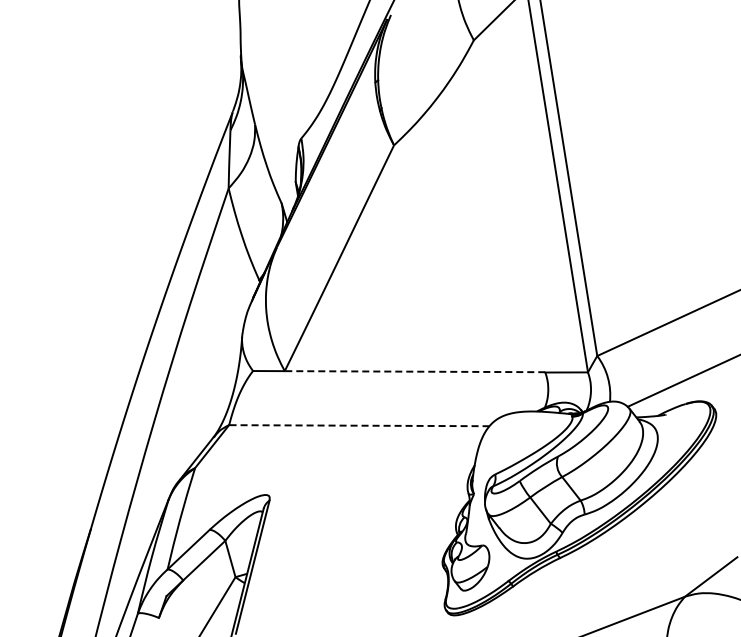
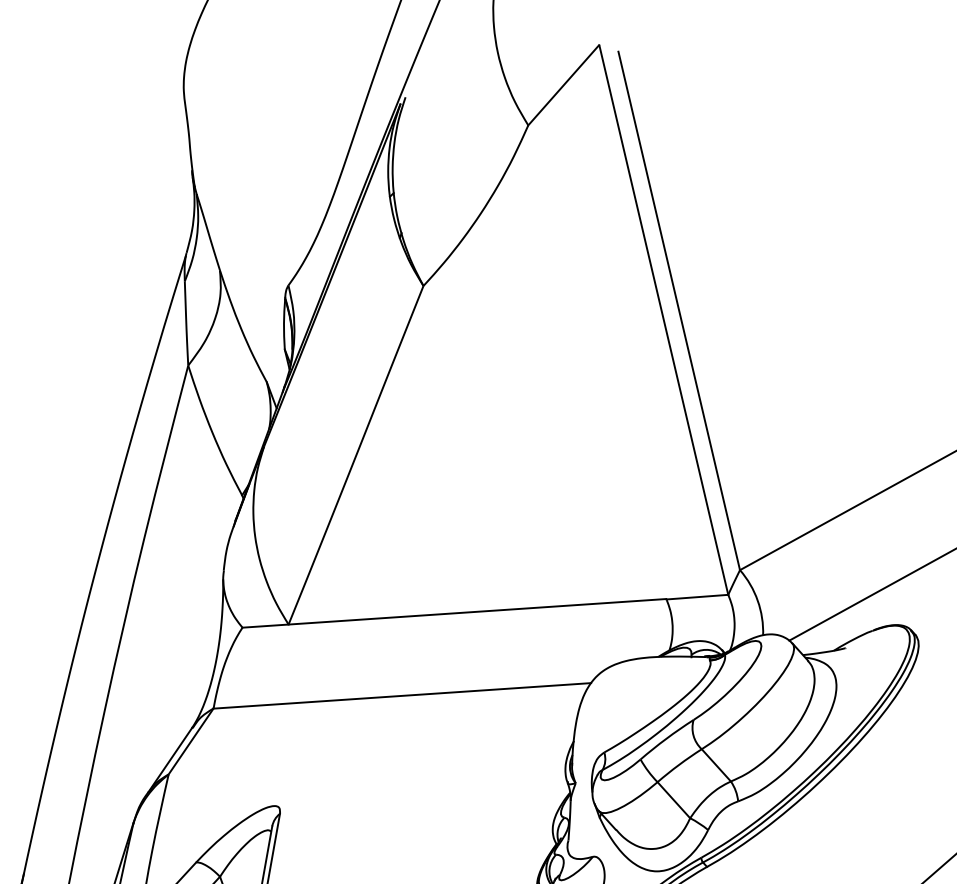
line: (414, 371) -> (476, 611), dashed -> solid
line: (358, 425) -> (401, 695), dashed -> solid

